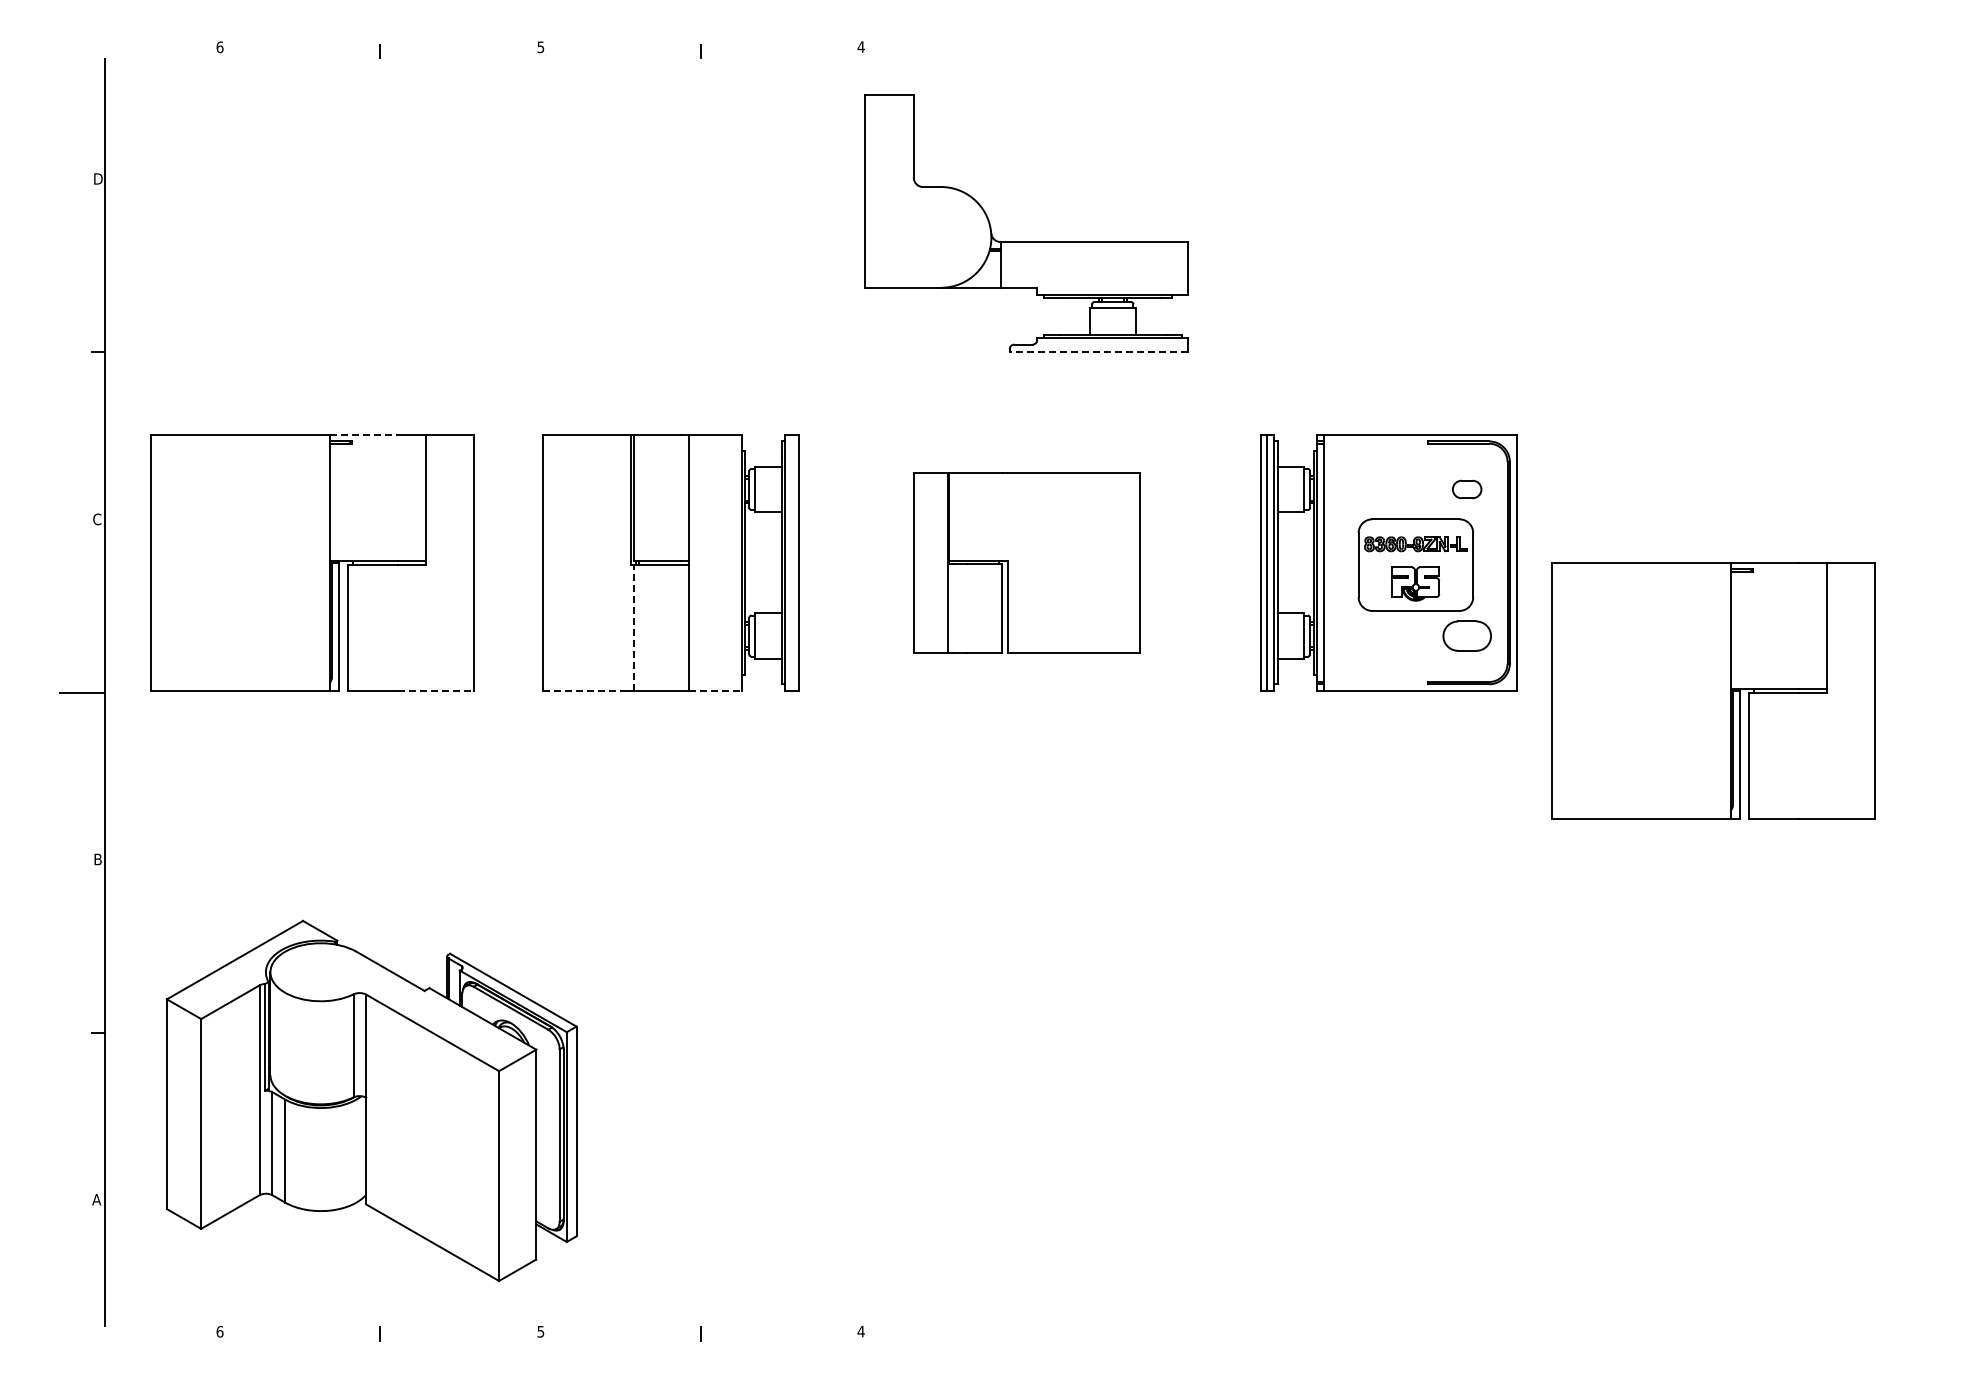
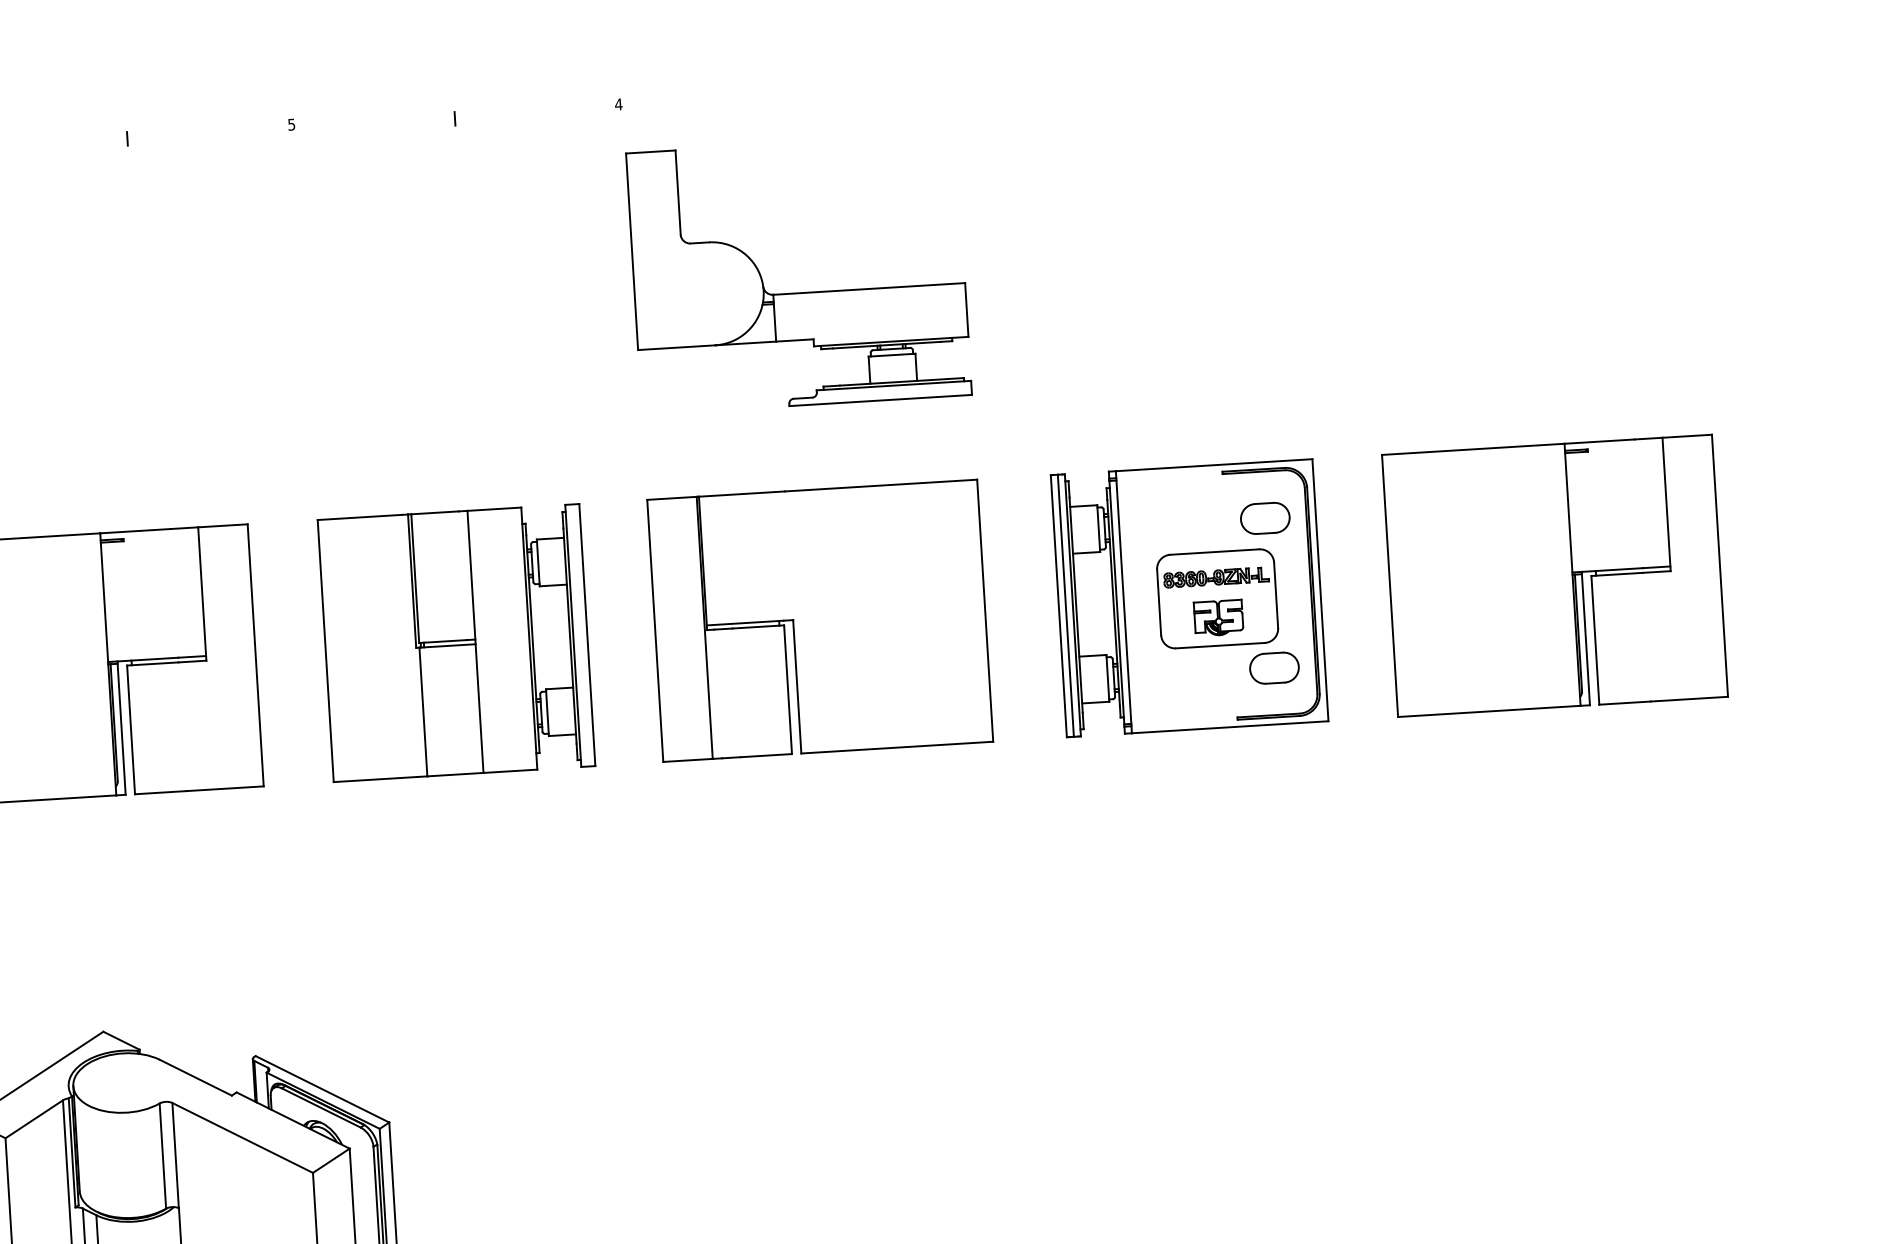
line: (1098, 351) -> (880, 400), dashed -> solid
line: (364, 434) -> (135, 531), dashed -> solid
part: (1466, 489) -> (1264, 518), size x1.67
part: (1026, 562) -> (819, 620), size x1.43
line: (634, 627) -> (423, 711), dashed -> solid
part: (1713, 690) -> (1555, 575), moved
line: (436, 691) -> (225, 789), dashed -> solid
line: (584, 691) -> (376, 779), dashed -> solid
line: (716, 691) -> (511, 771), dashed -> solid

